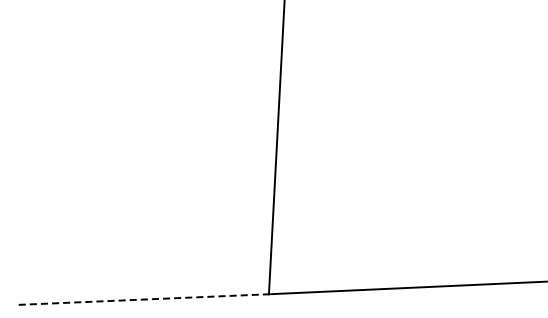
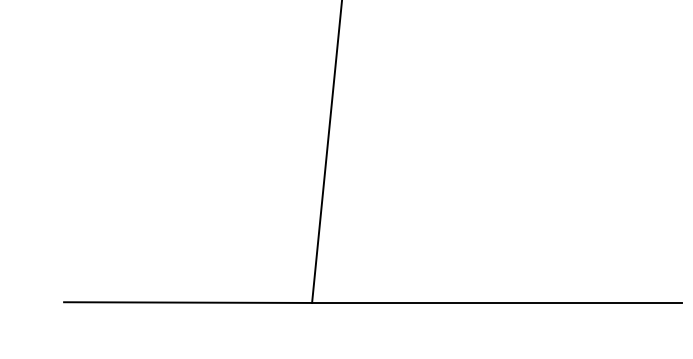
line: (144, 299) -> (188, 302), dashed -> solid

